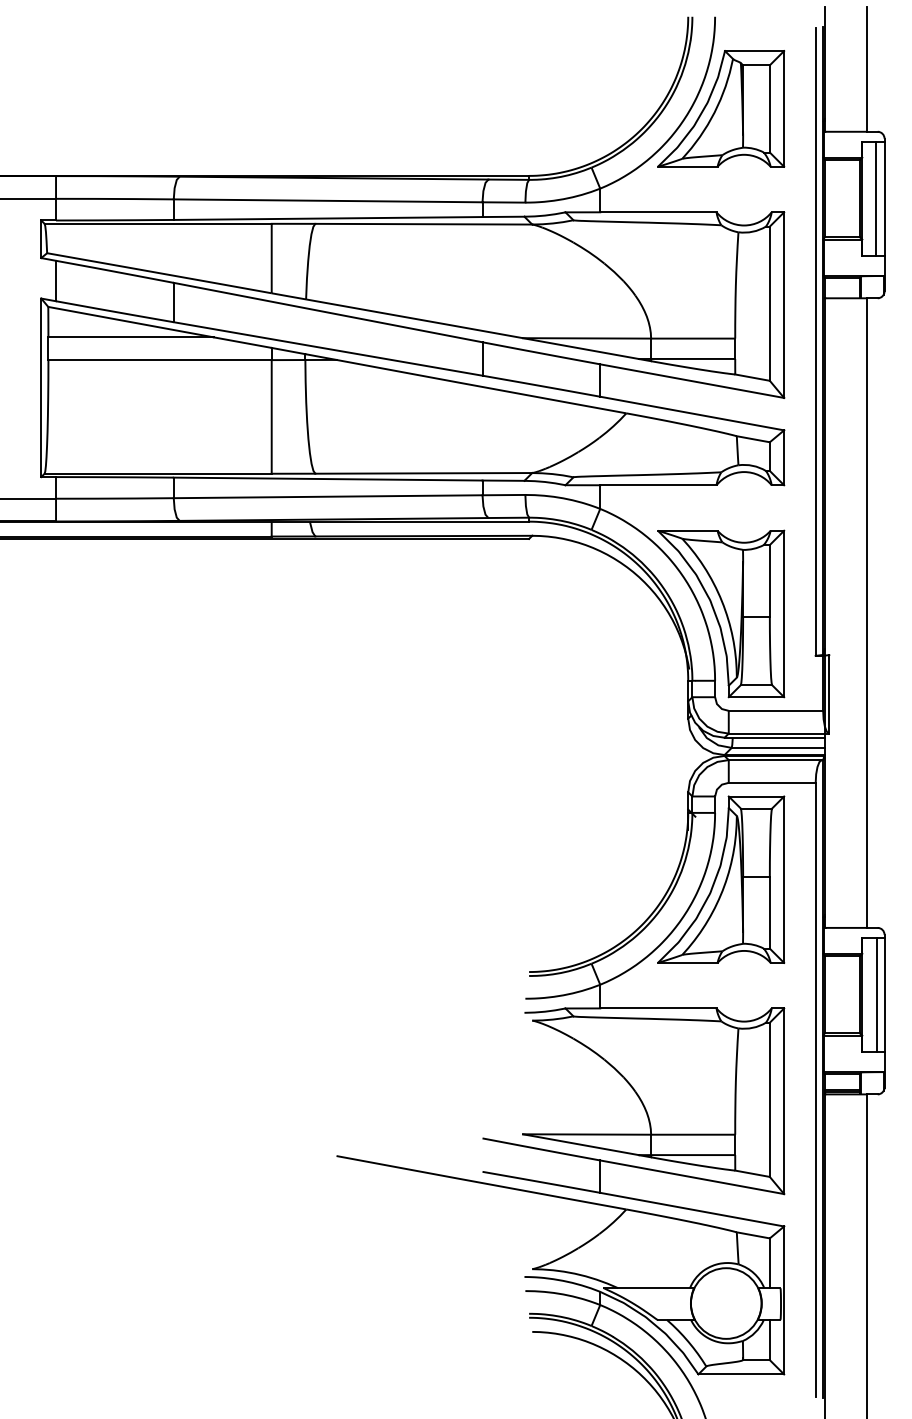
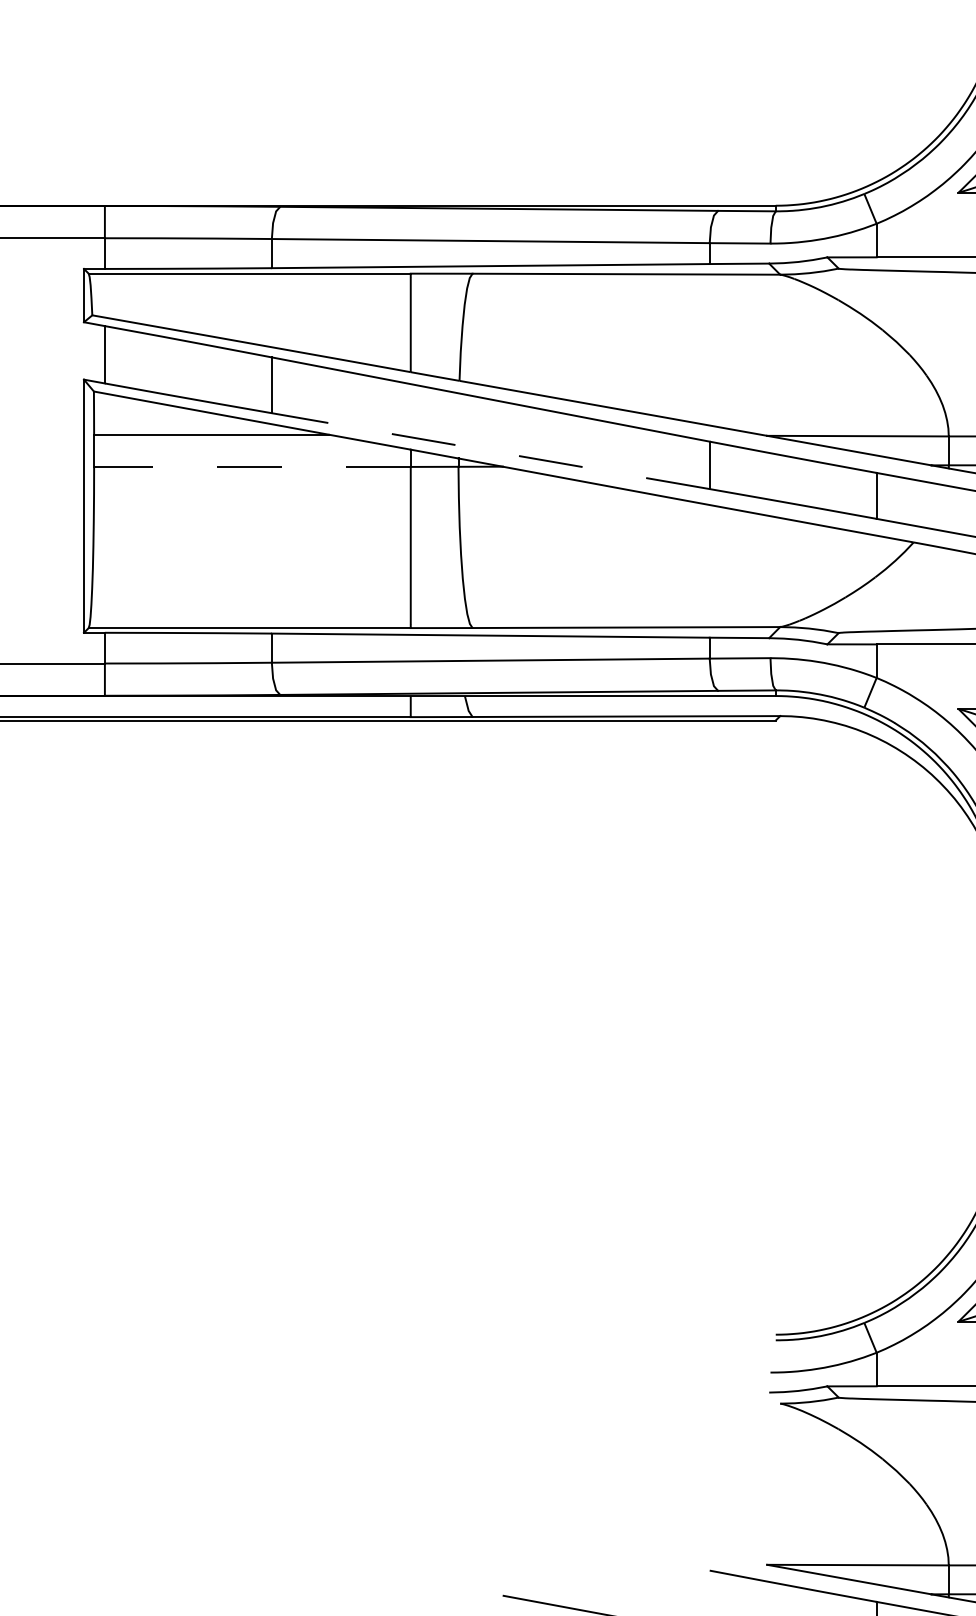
line: (328, 348) -> (491, 450), solid -> dashed
line: (160, 360) -> (253, 467), solid -> dashed

